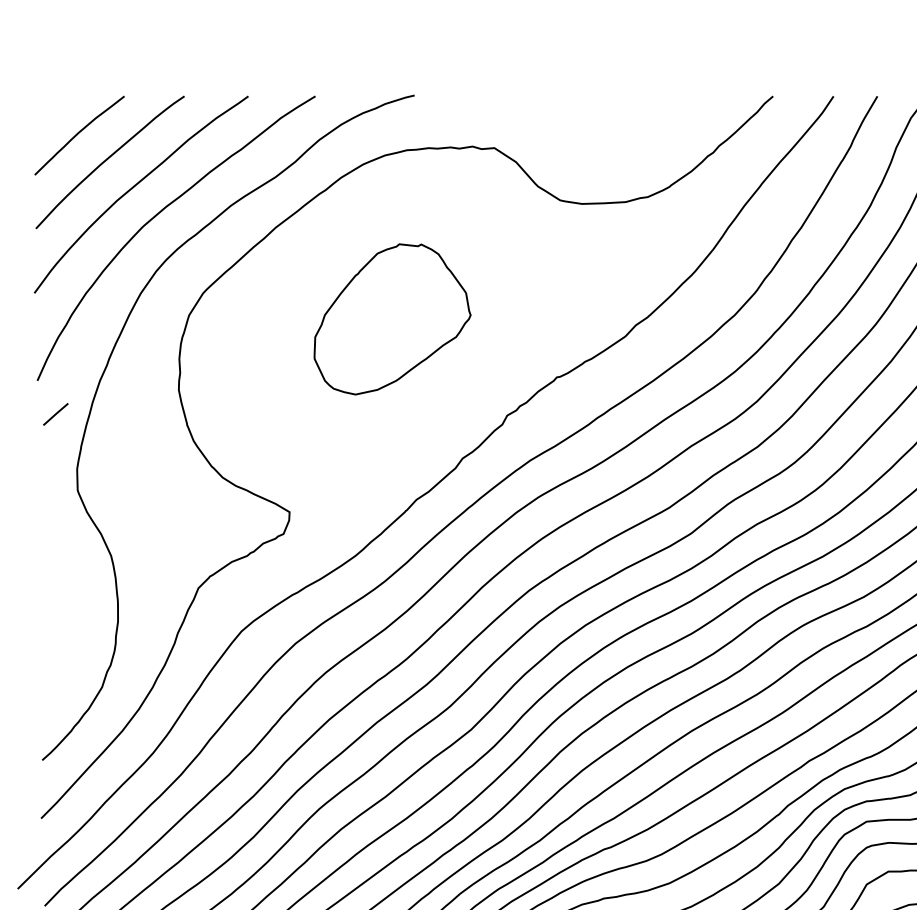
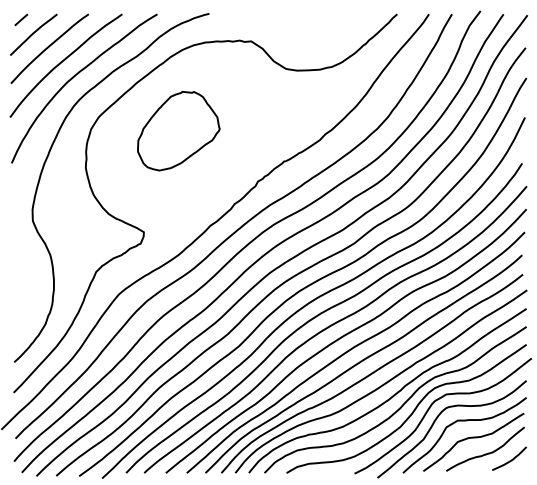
part: (391, 318) -> (178, 130), moved
line: (56, 413) -> (21, 19), moved

